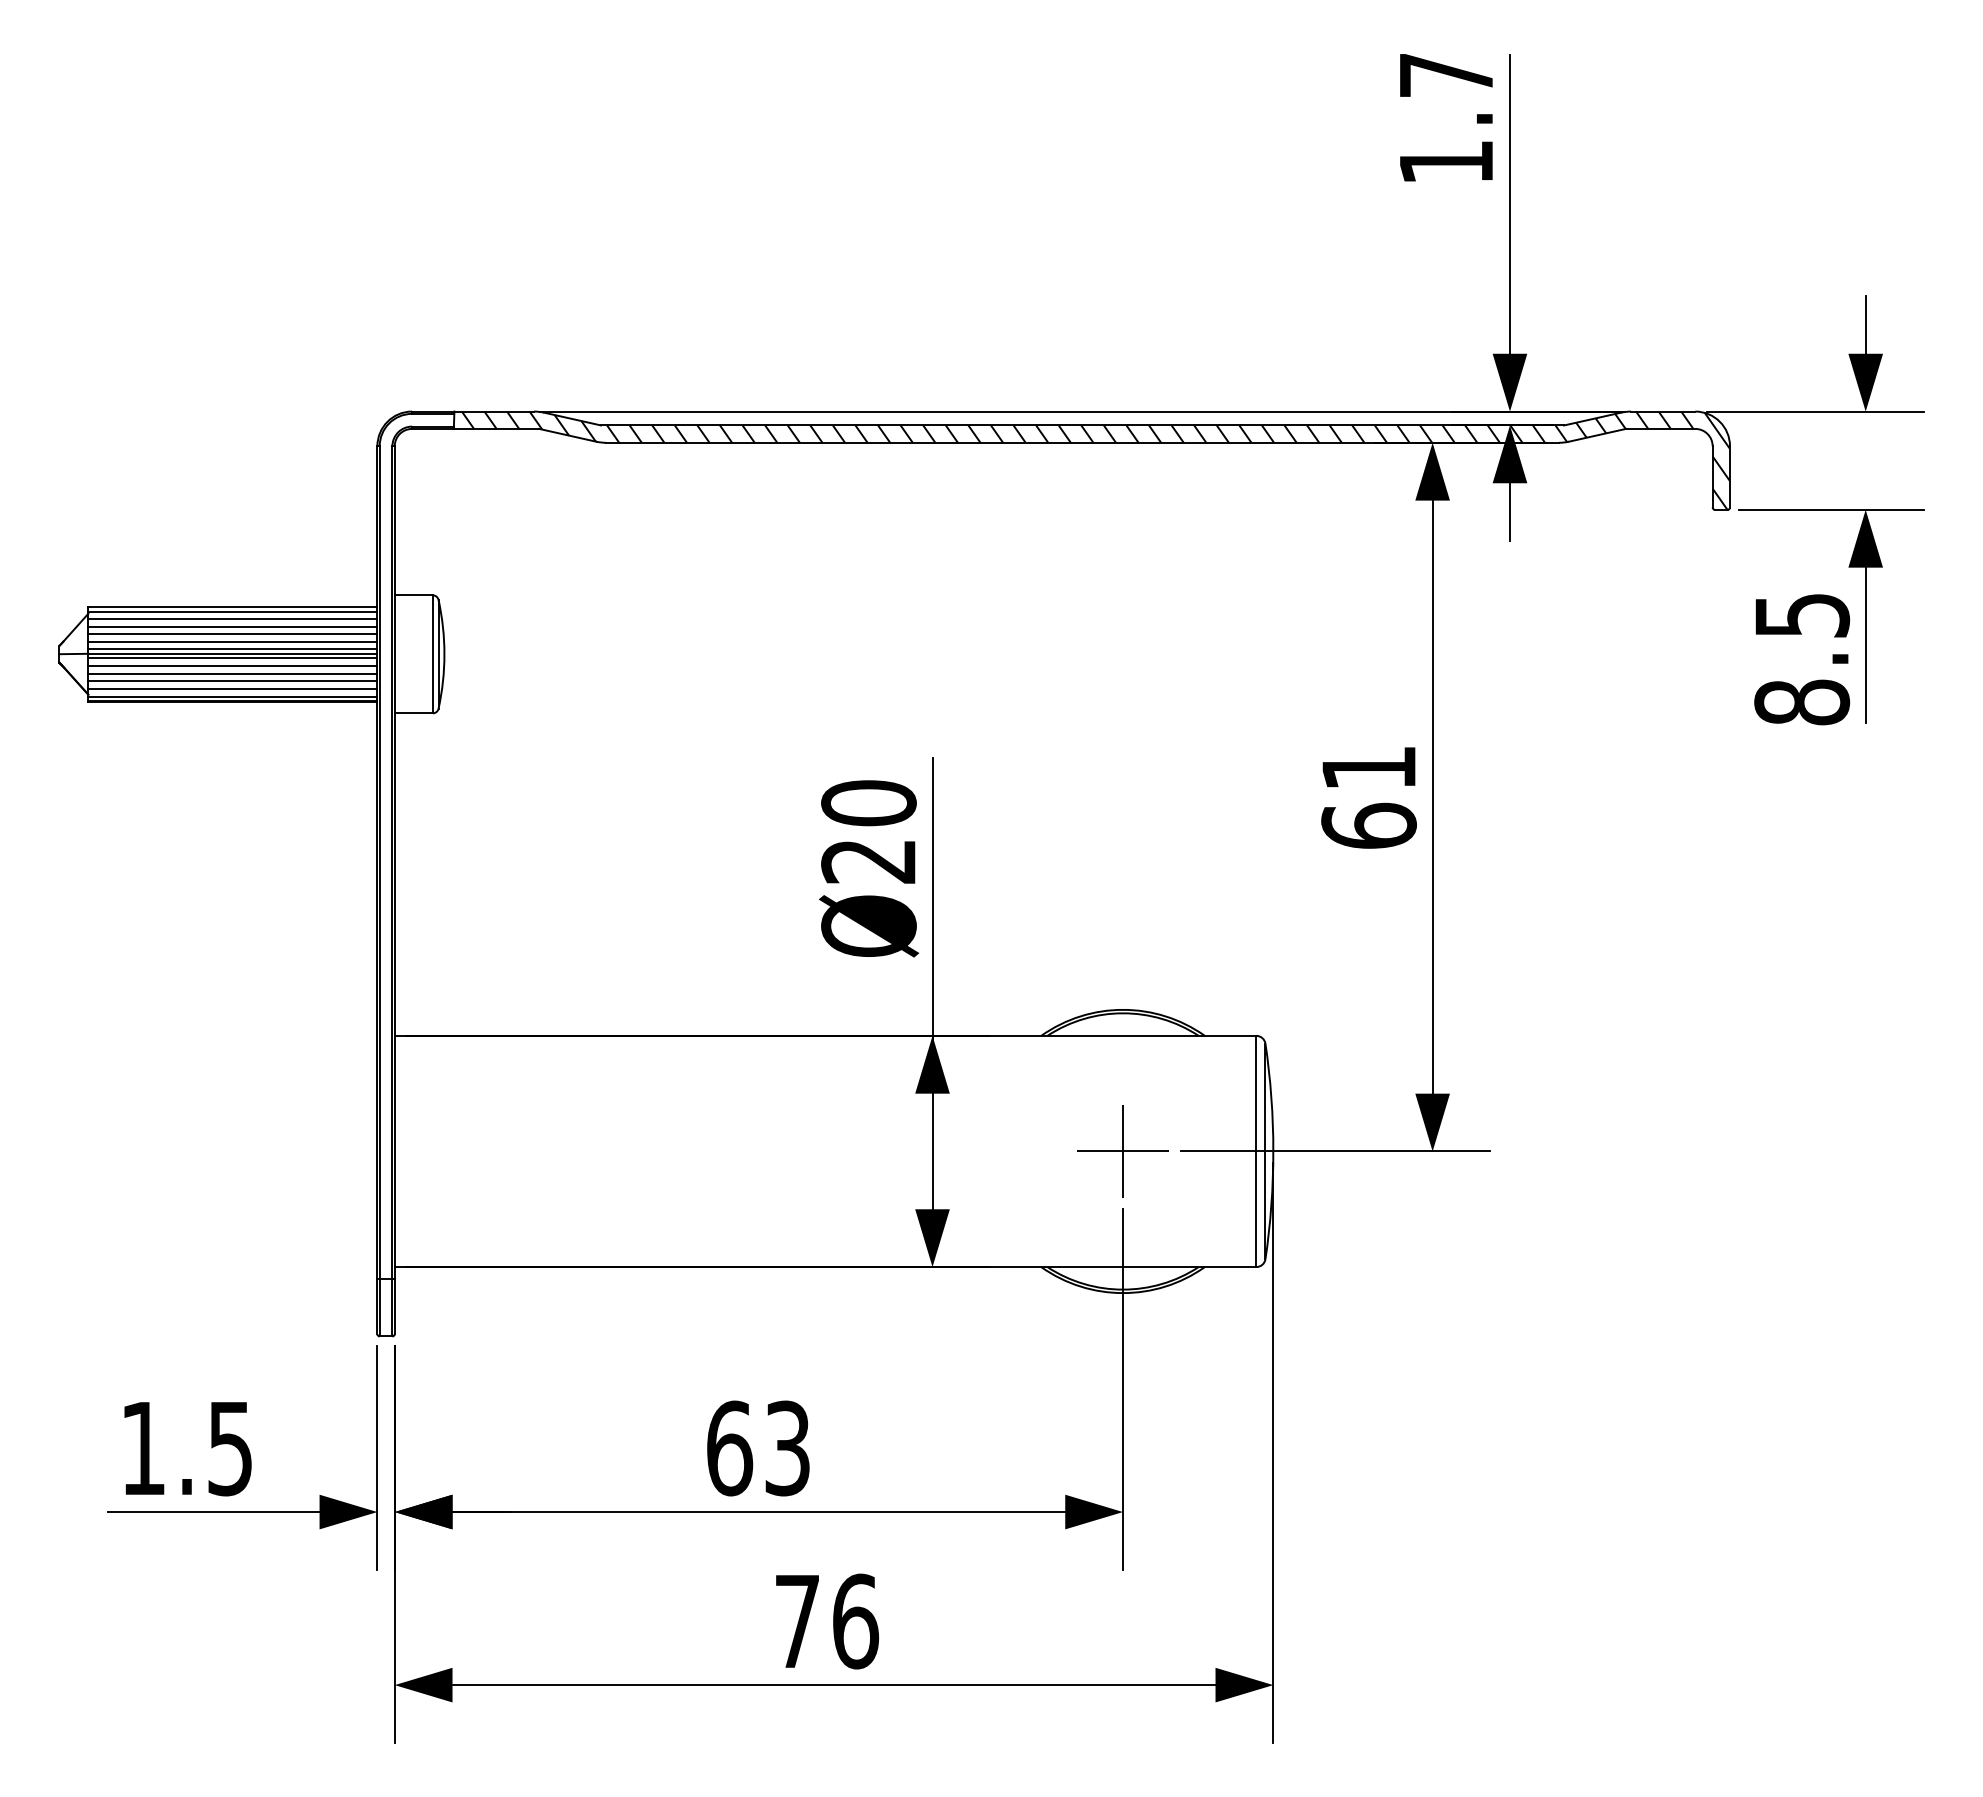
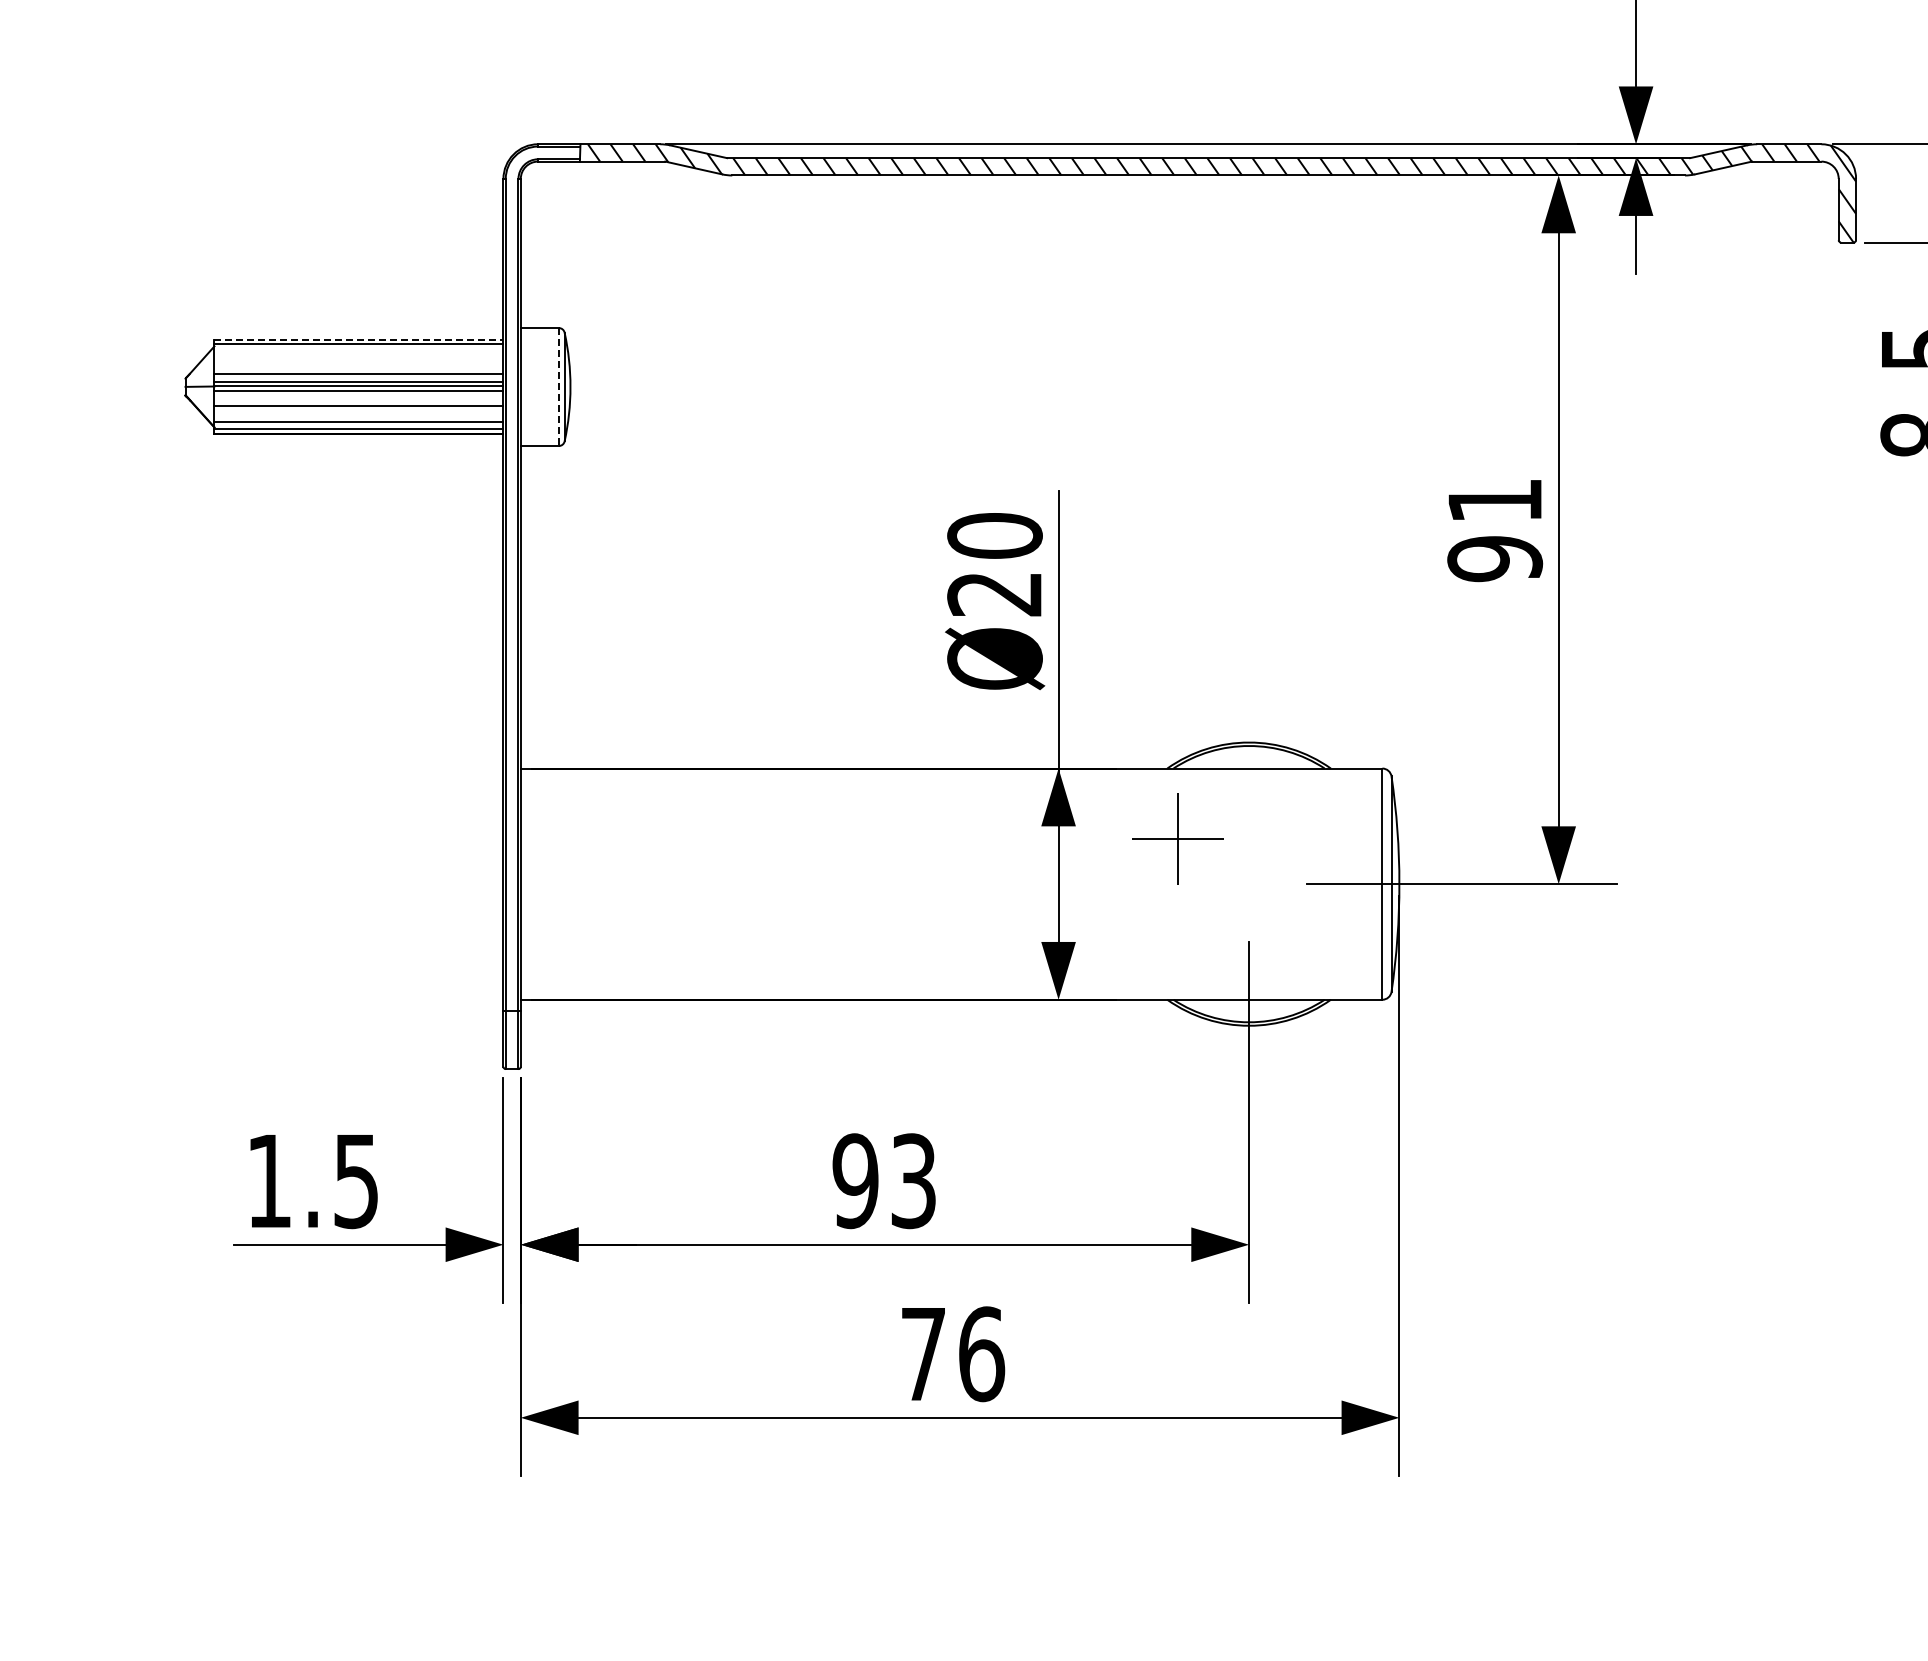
line: (232, 606) -> (358, 339), solid -> dashed
line: (232, 619) -> (358, 352), removed
line: (232, 626) -> (358, 359), removed
line: (232, 634) -> (358, 367), removed
line: (432, 654) -> (558, 387), solid -> dashed
line: (232, 666) -> (358, 399), removed
line: (232, 681) -> (358, 414), removed
text: (1368, 825) -> (1494, 558), 61 -> 91
part: (1122, 1151) -> (1177, 839), moved
text: (729, 1448) -> (855, 1181), 63 -> 93

